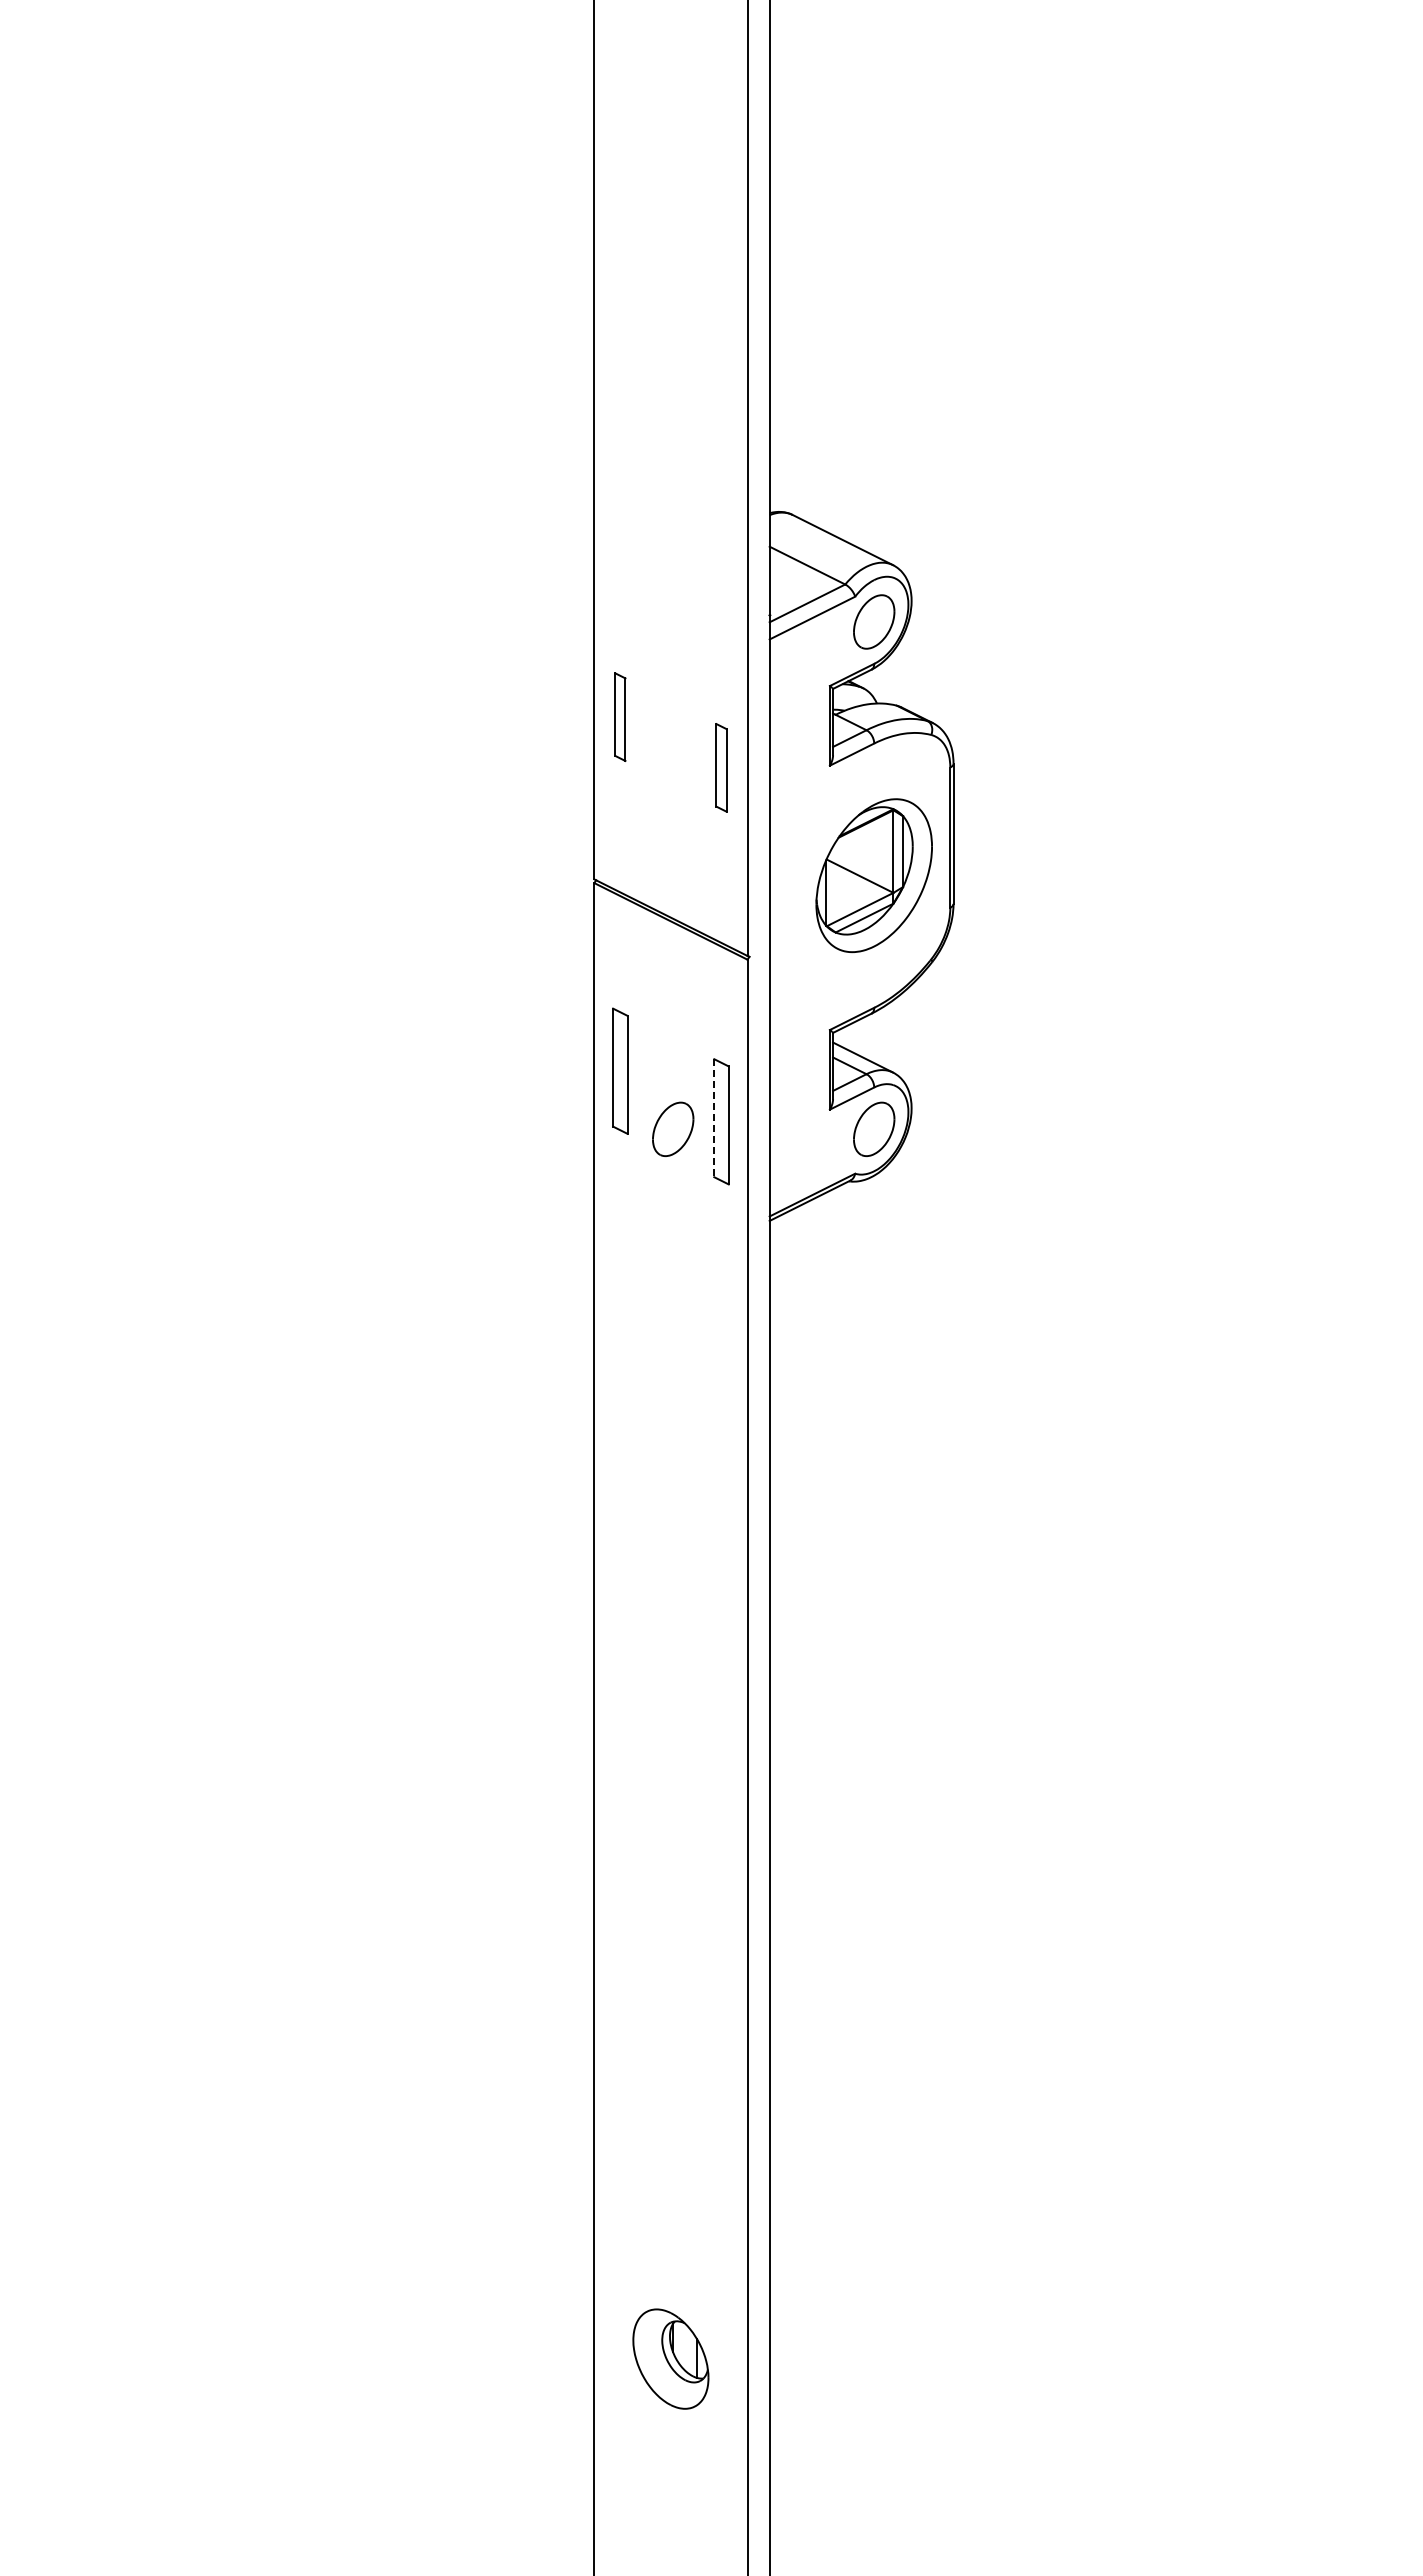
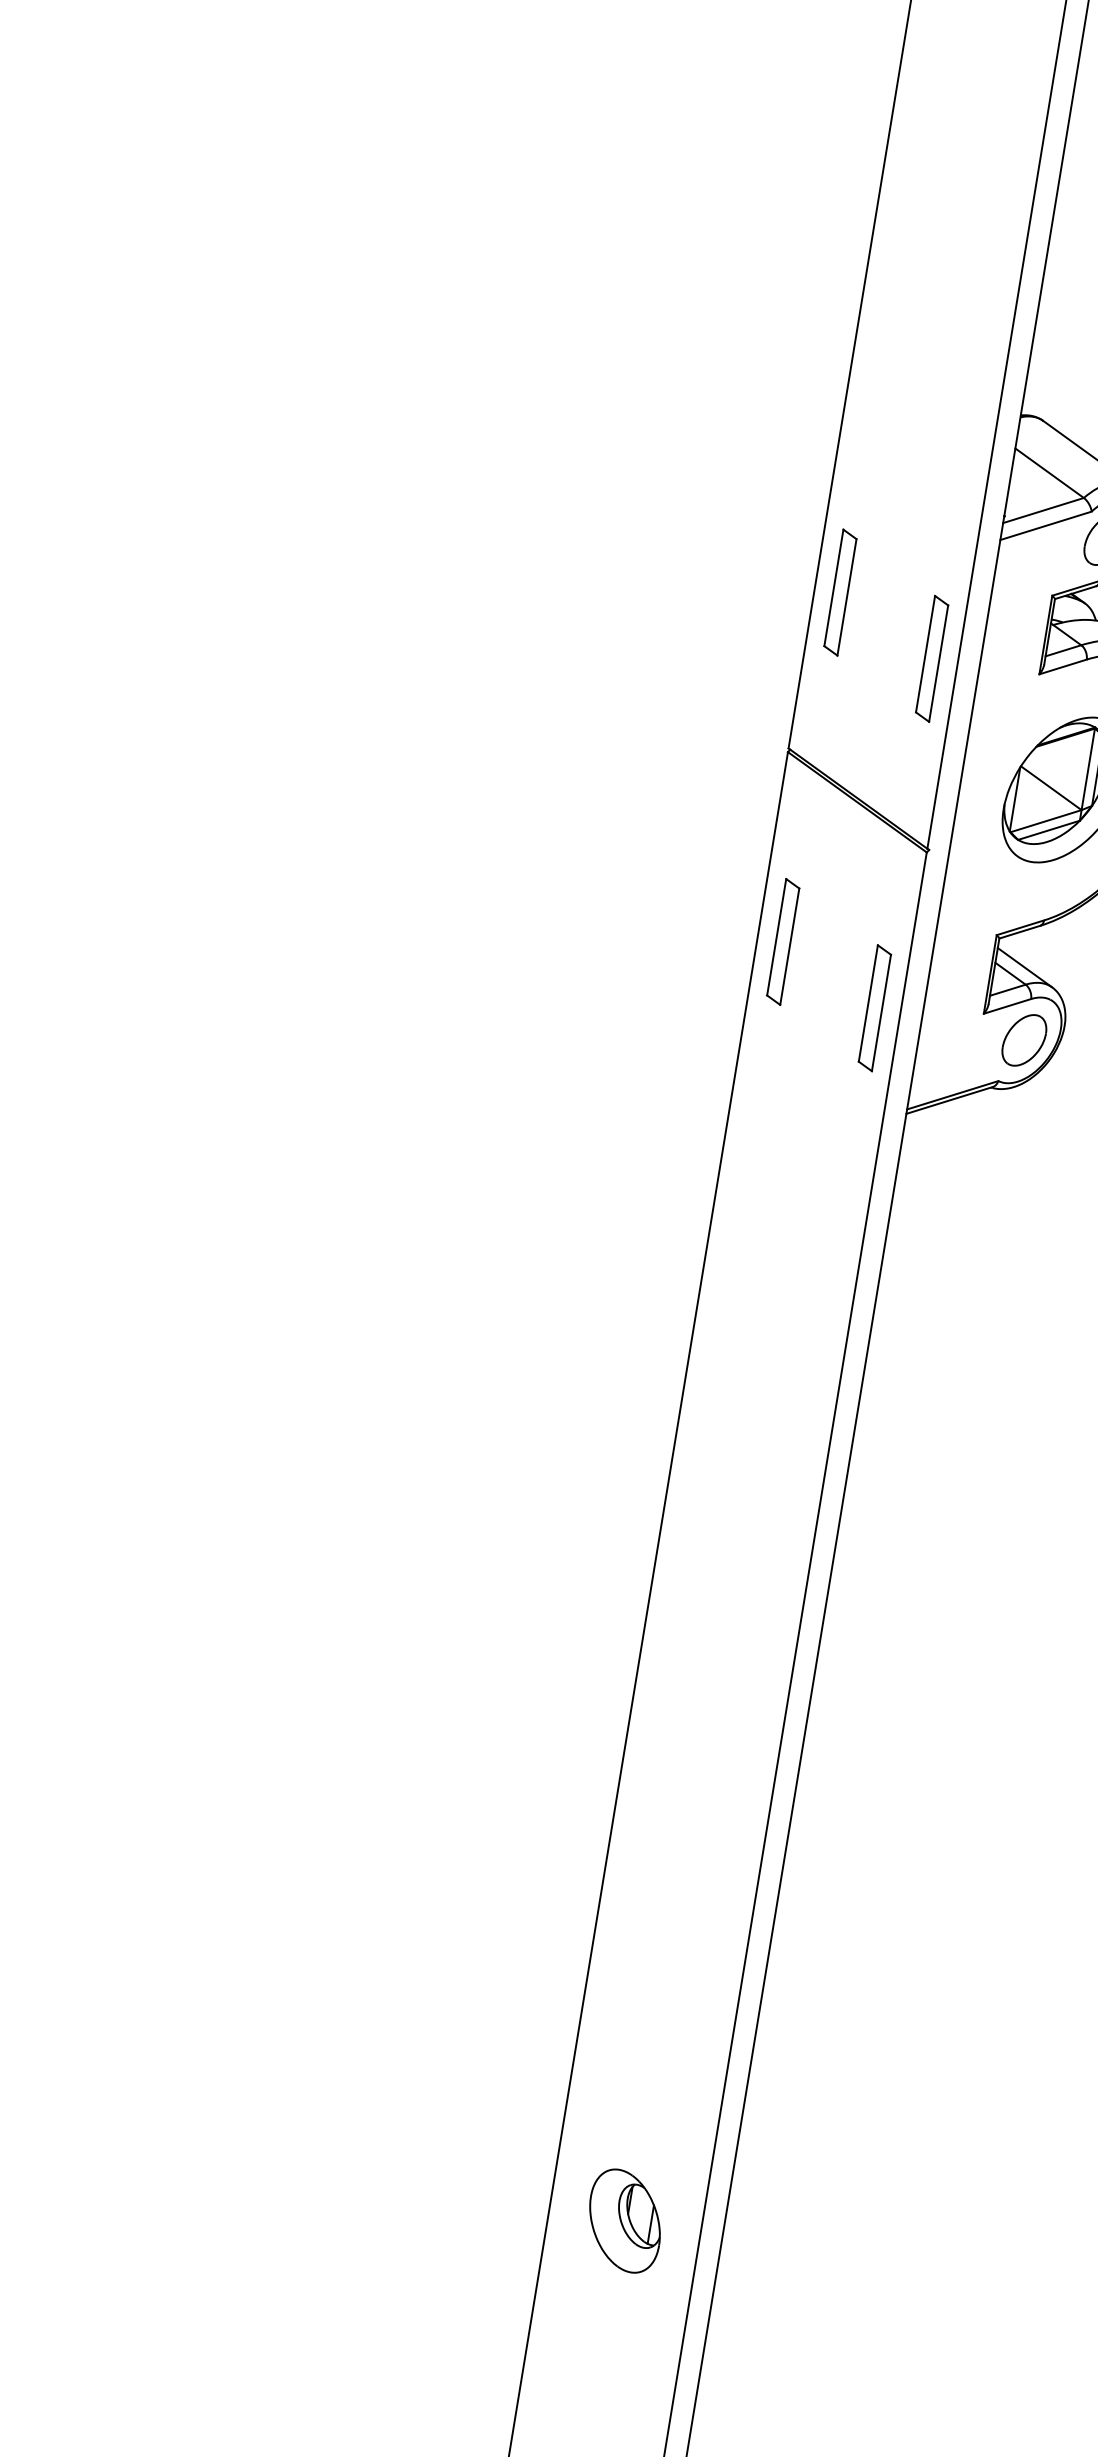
part: (620, 716) -> (840, 591), size x1.43
part: (721, 767) -> (932, 658), size x1.43
line: (714, 1118) -> (868, 1003), dashed -> solid
part: (673, 1128) -> (826, 1007), removed

